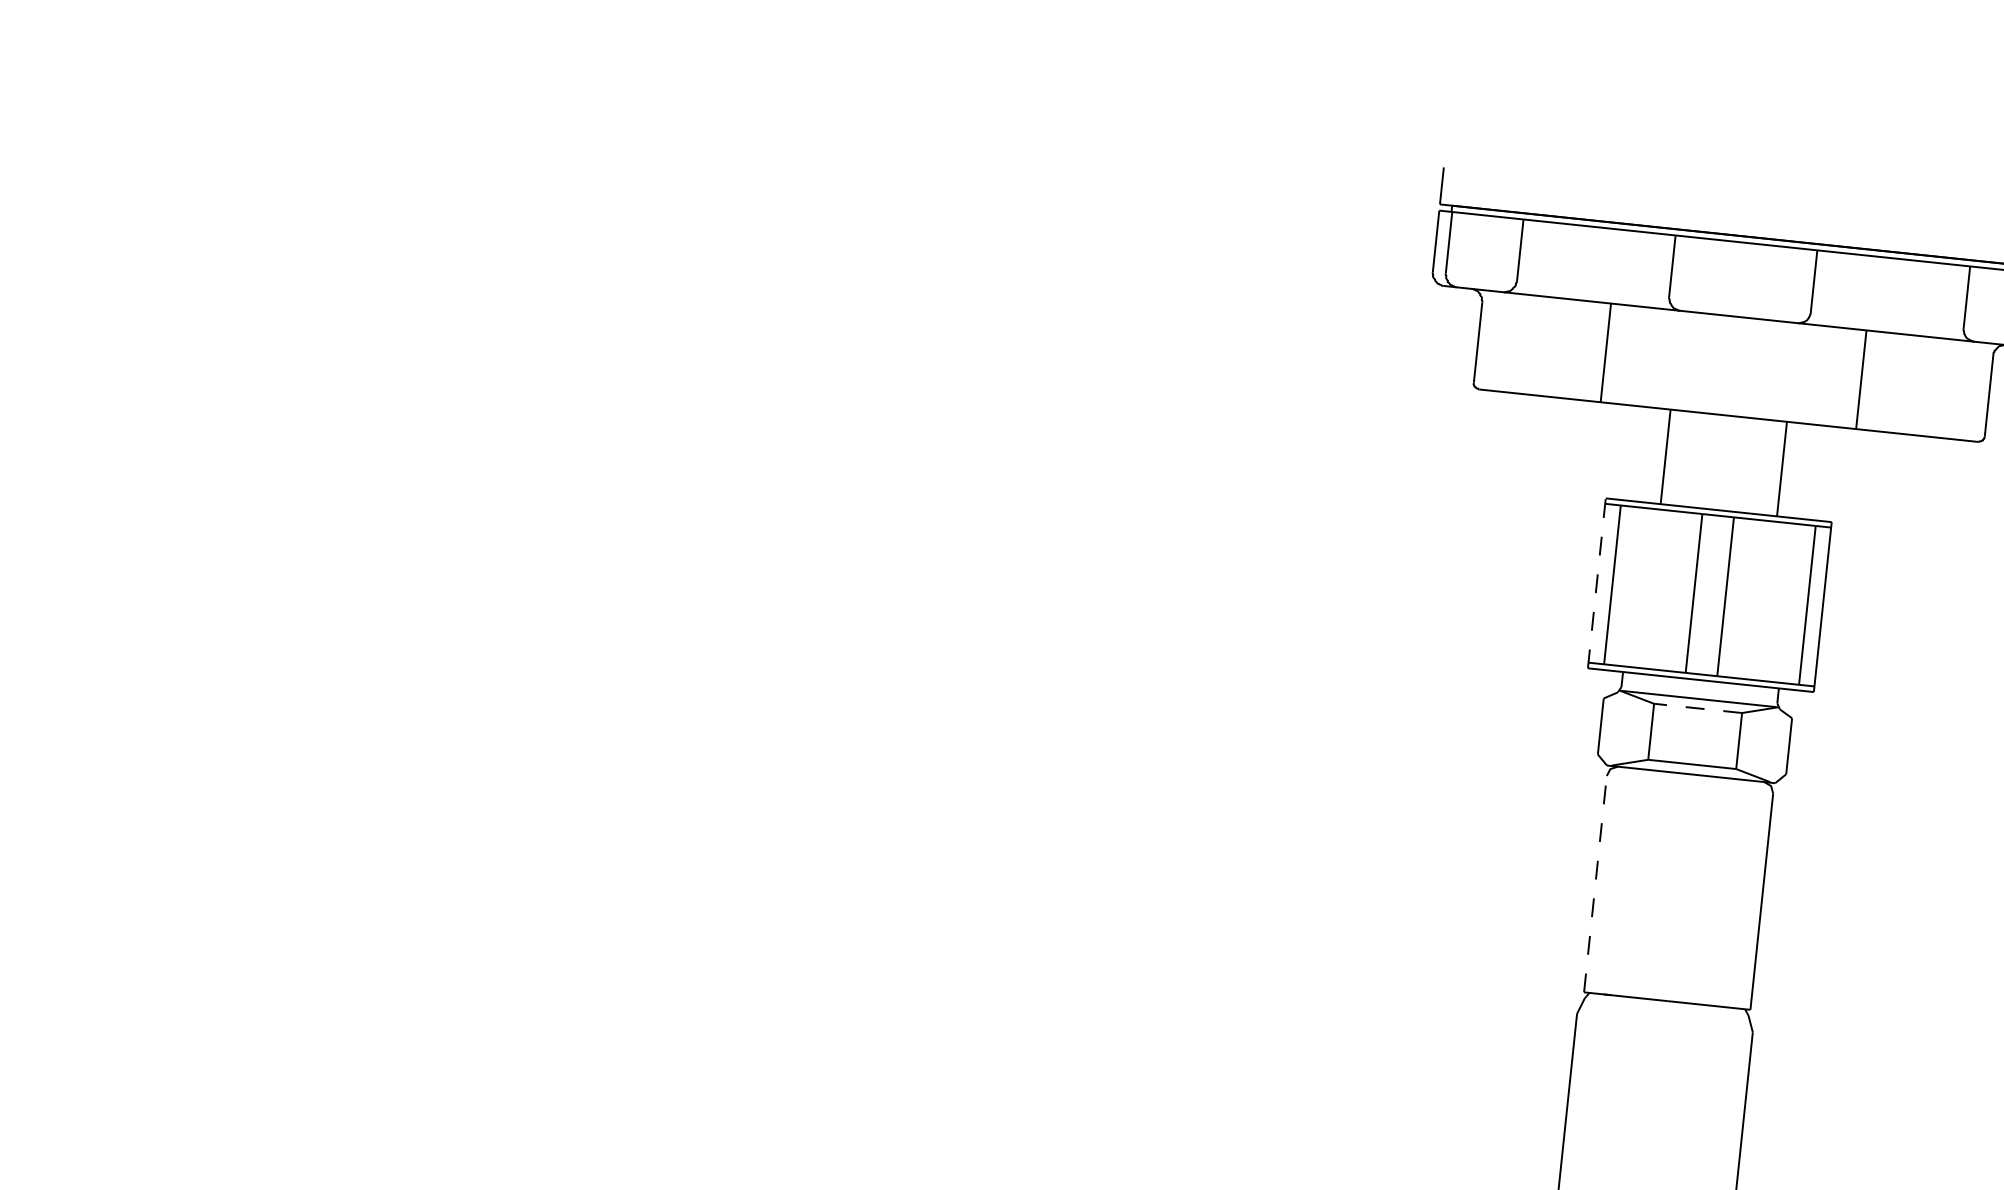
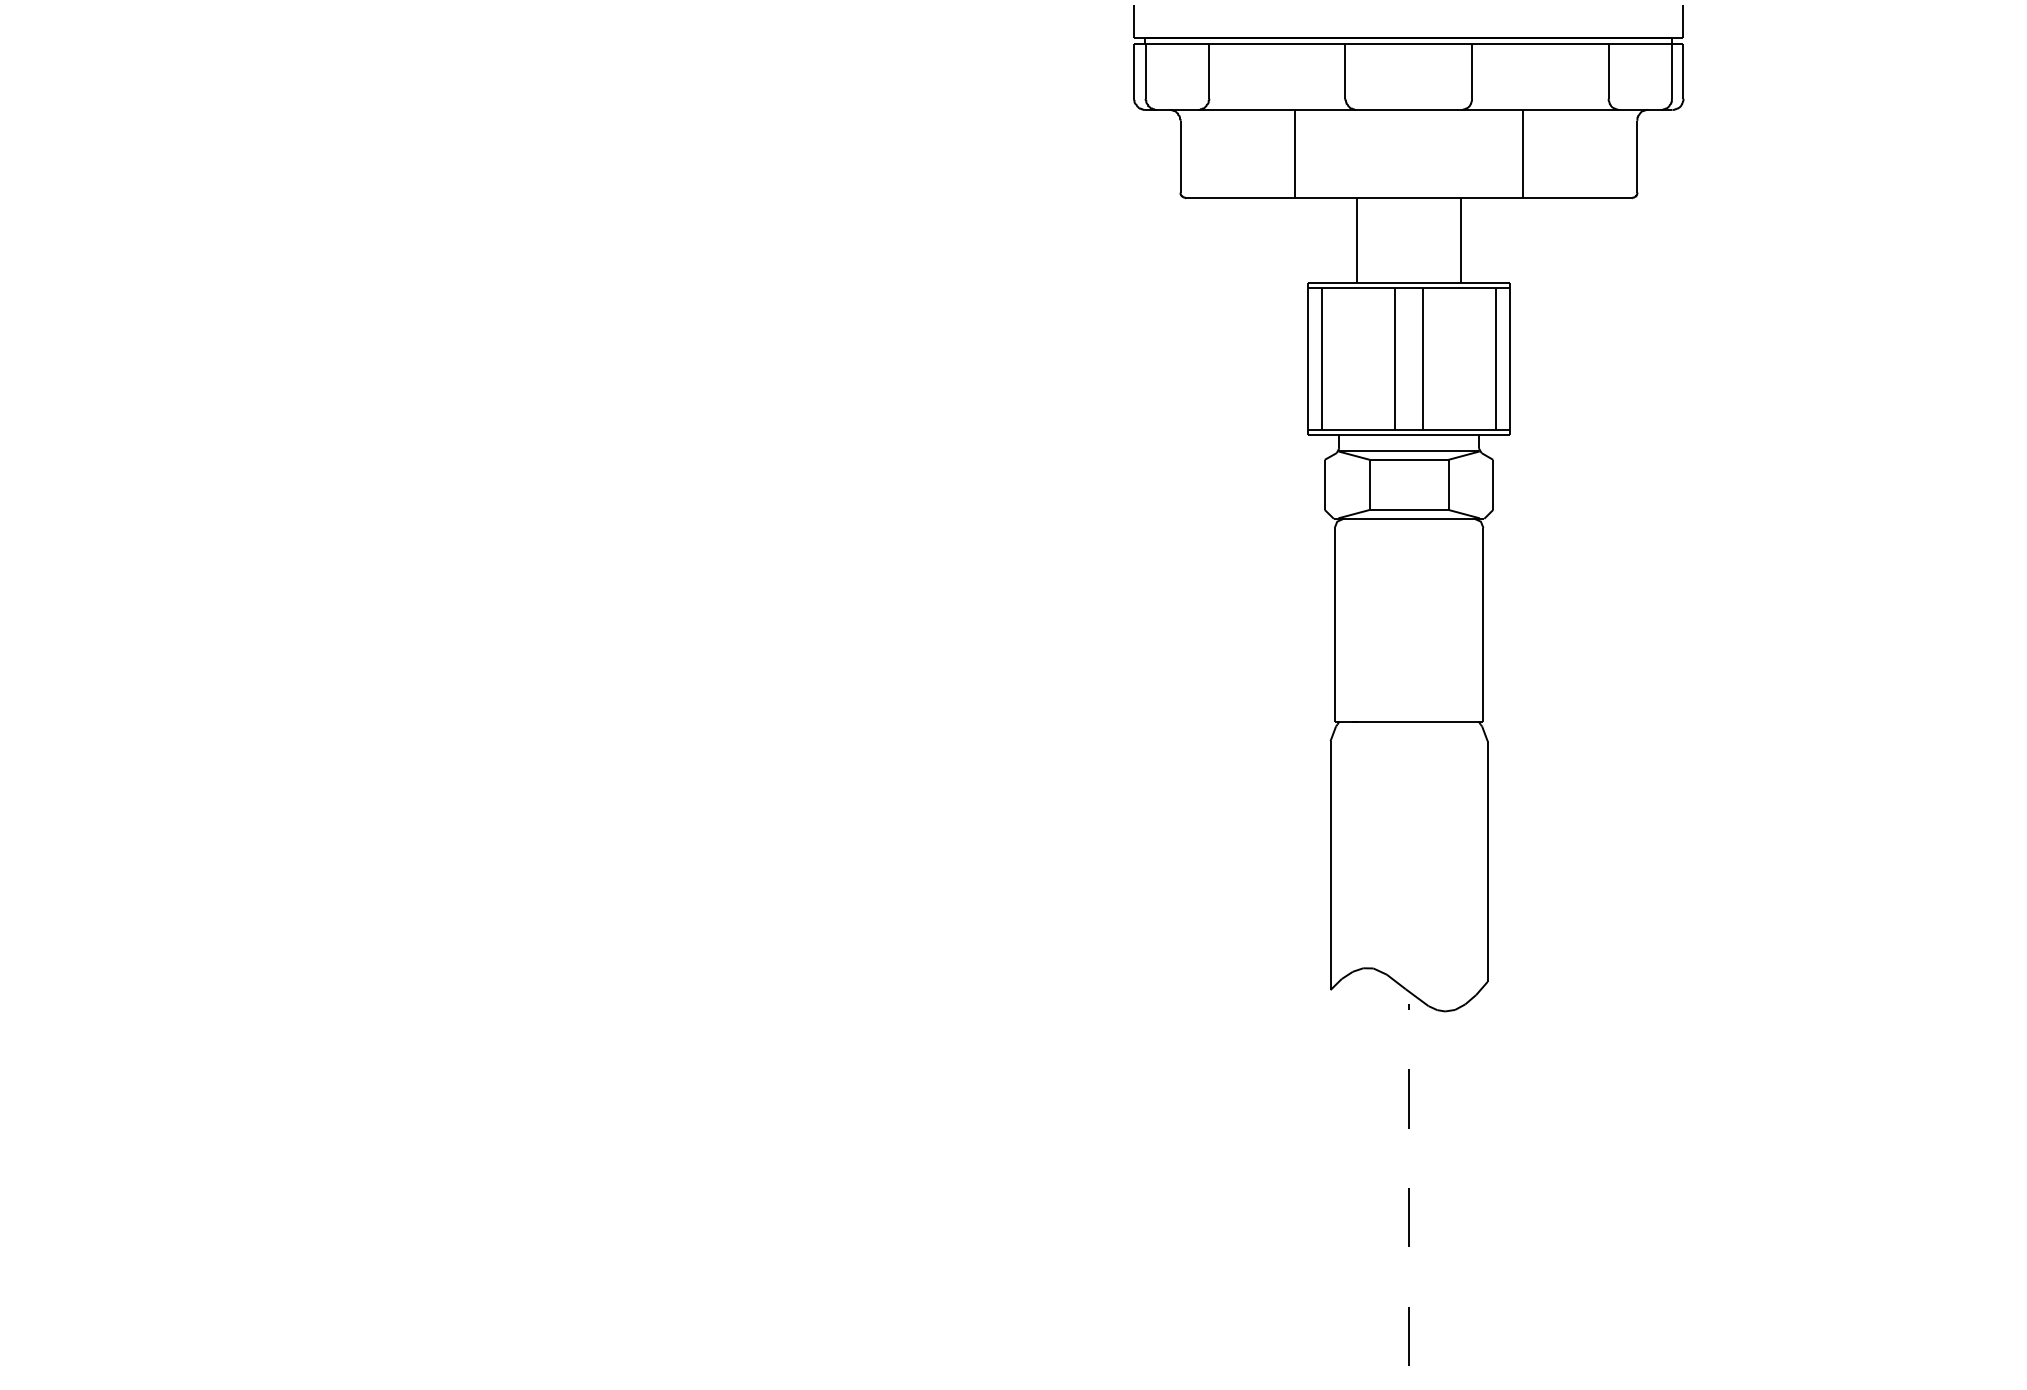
line: (1597, 583) -> (1308, 358), dashed -> solid
line: (1697, 707) -> (1408, 459), dashed -> solid
line: (1595, 883) -> (1334, 624), dashed -> solid

